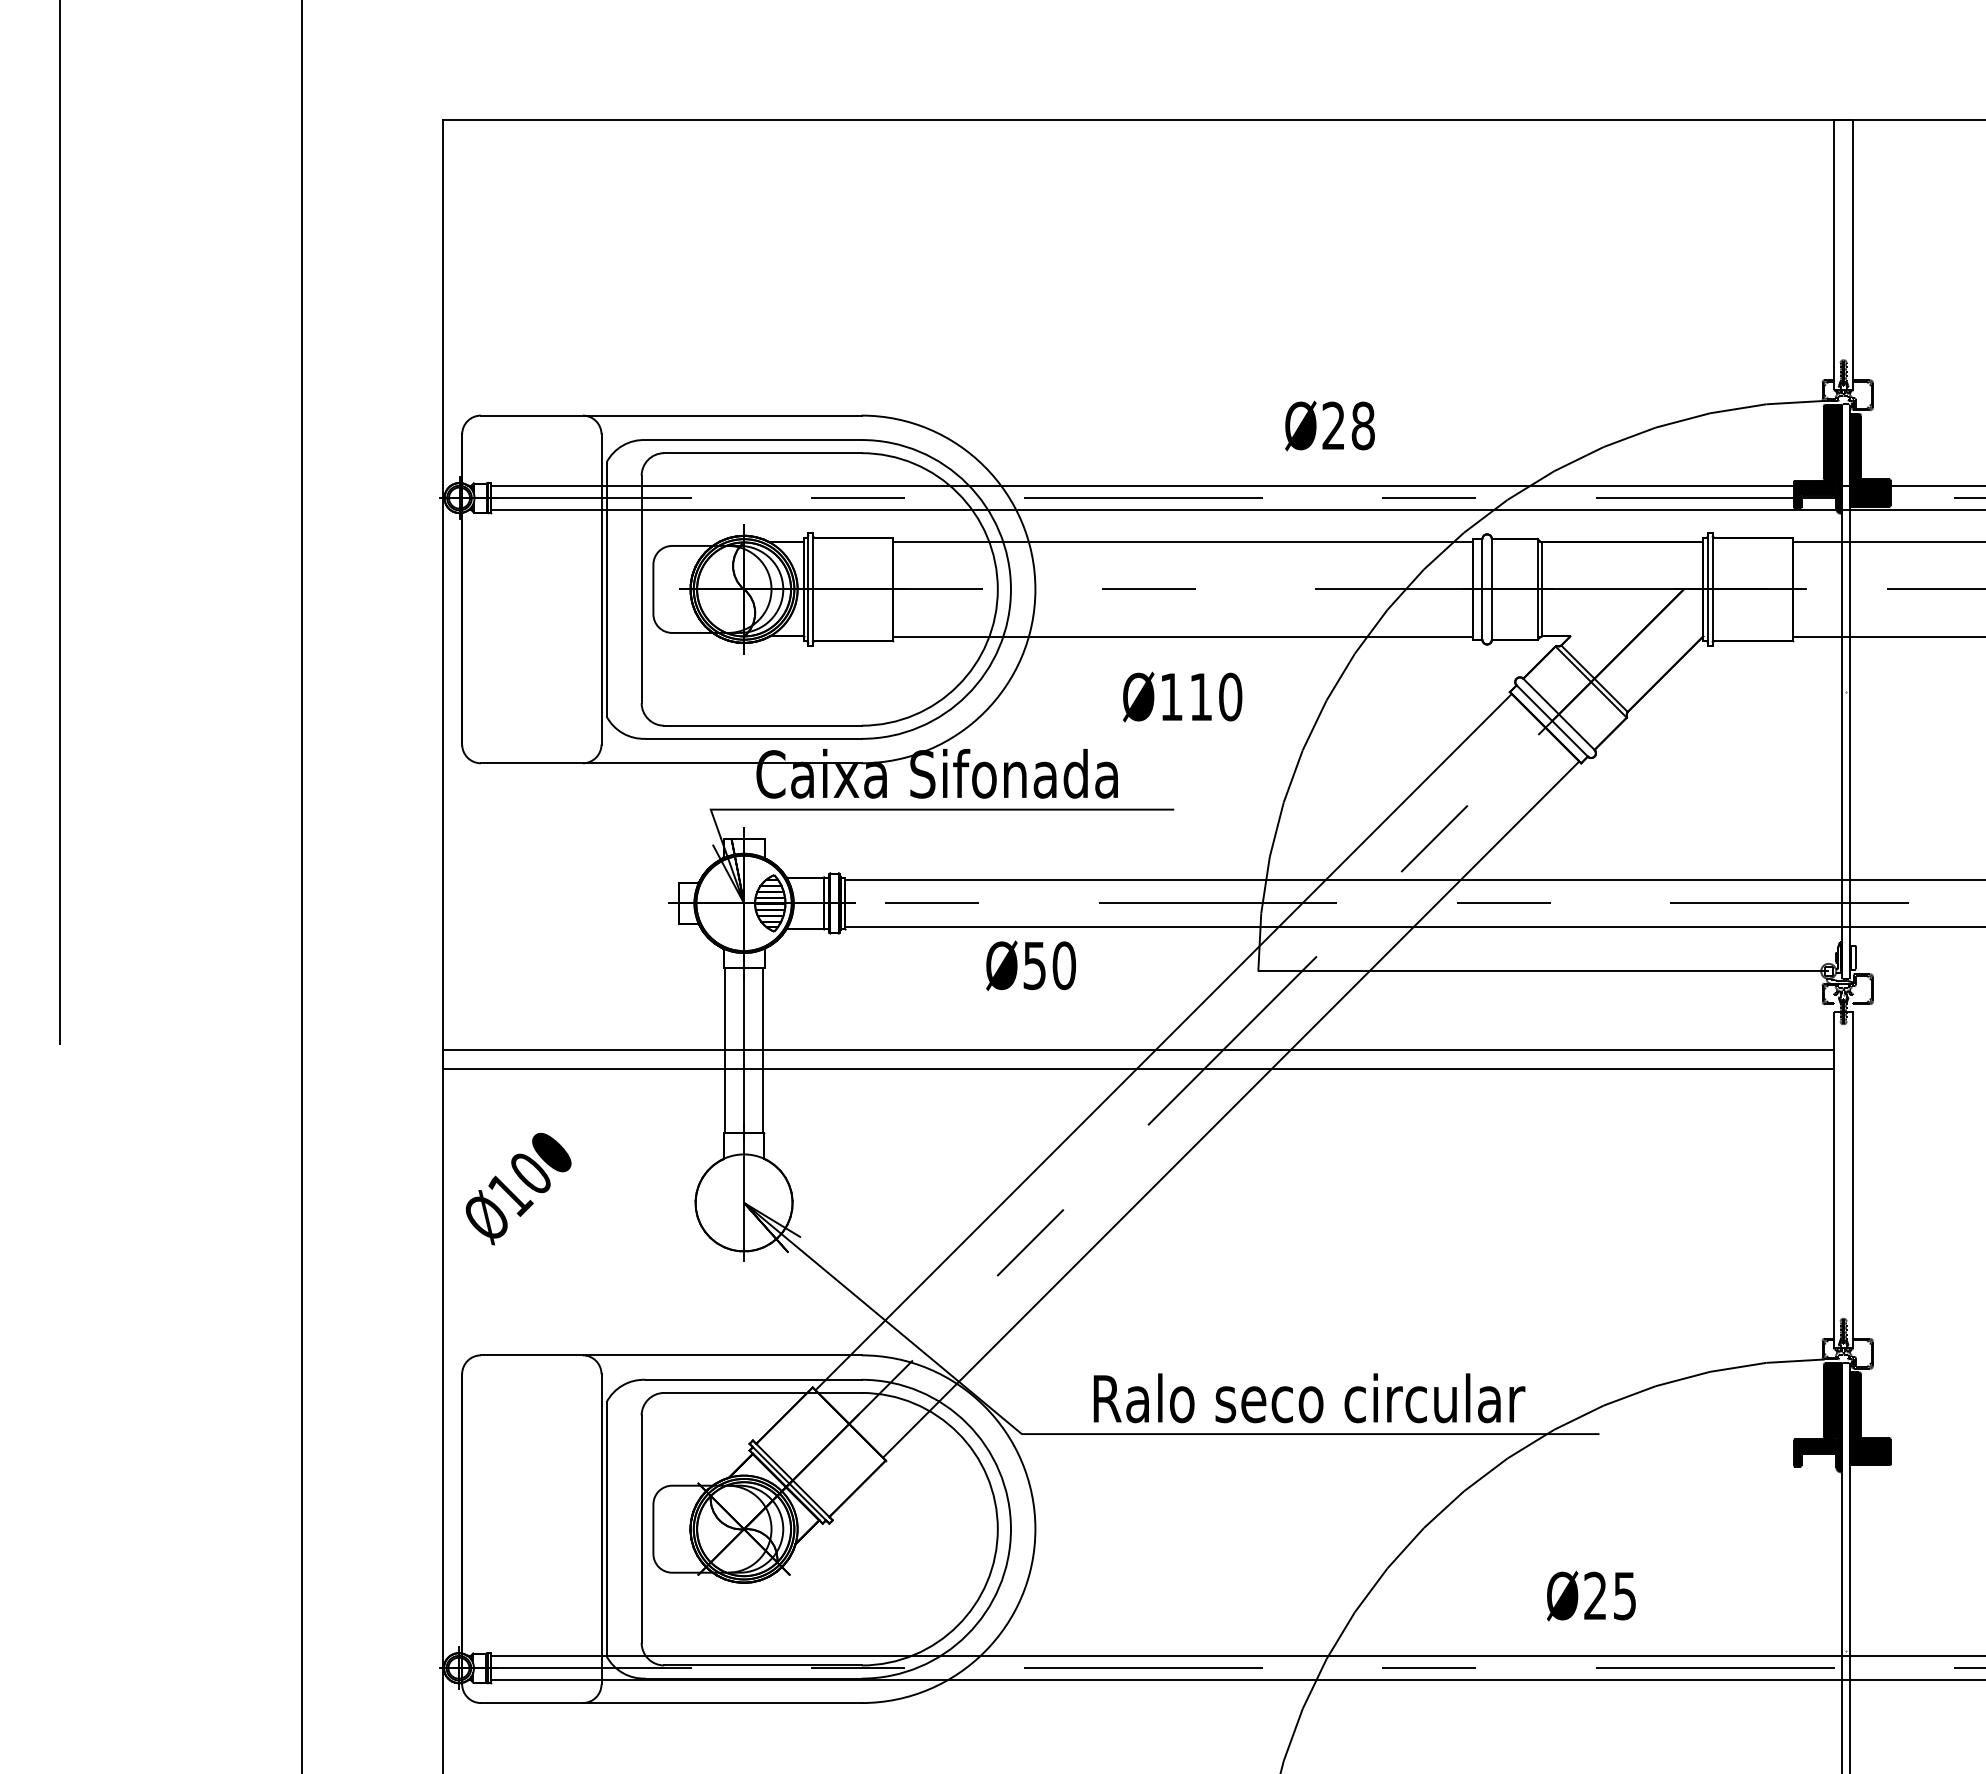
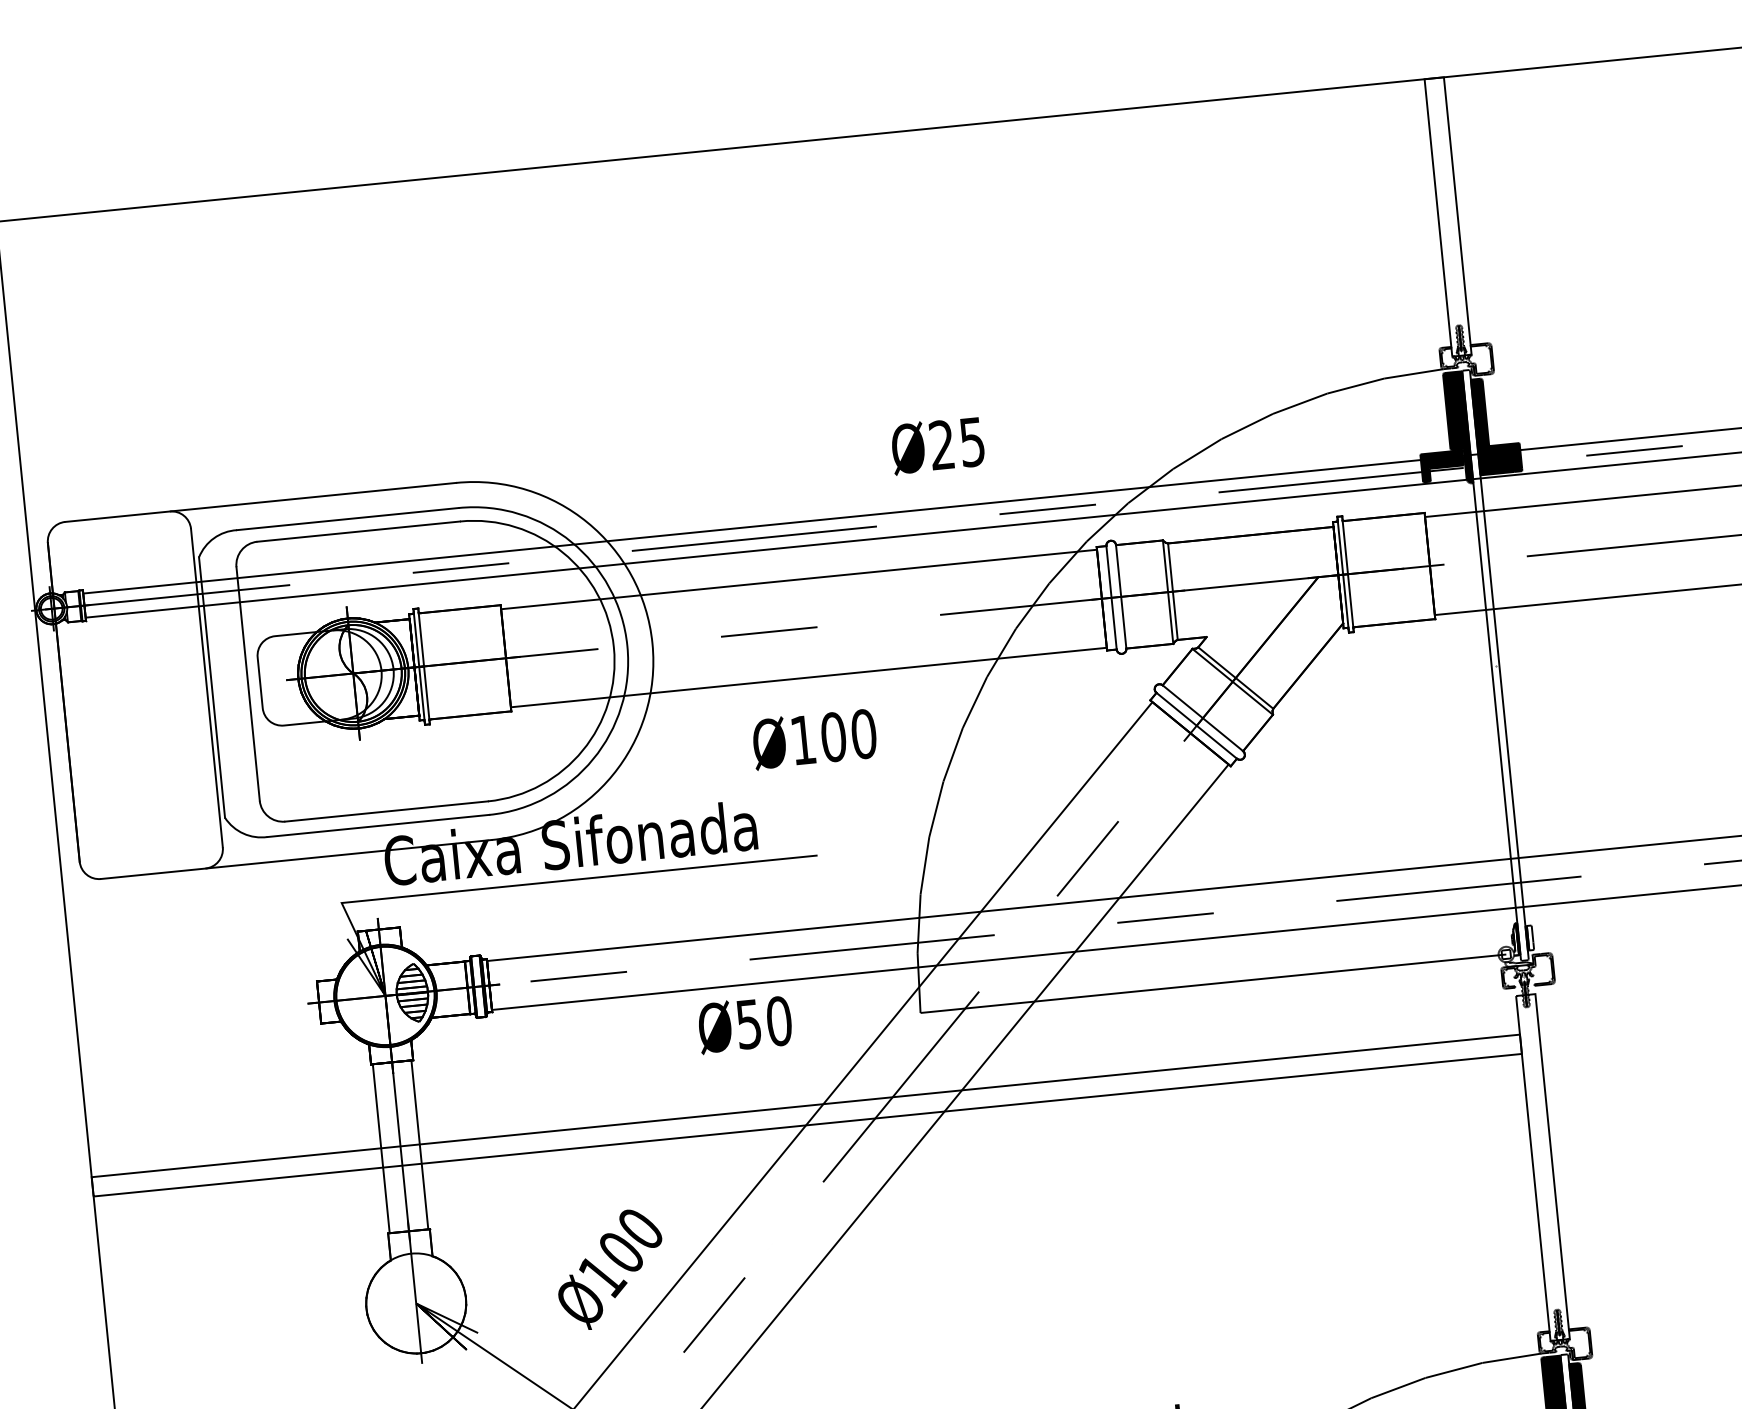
text: (1362, 425) -> (971, 441), Ø28 -> Ø25
text: (1200, 696) -> (832, 736), Ø110 -> Ø100
text: (1030, 965) -> (744, 1024), moved
text: (518, 1188) -> (610, 1269), moved

